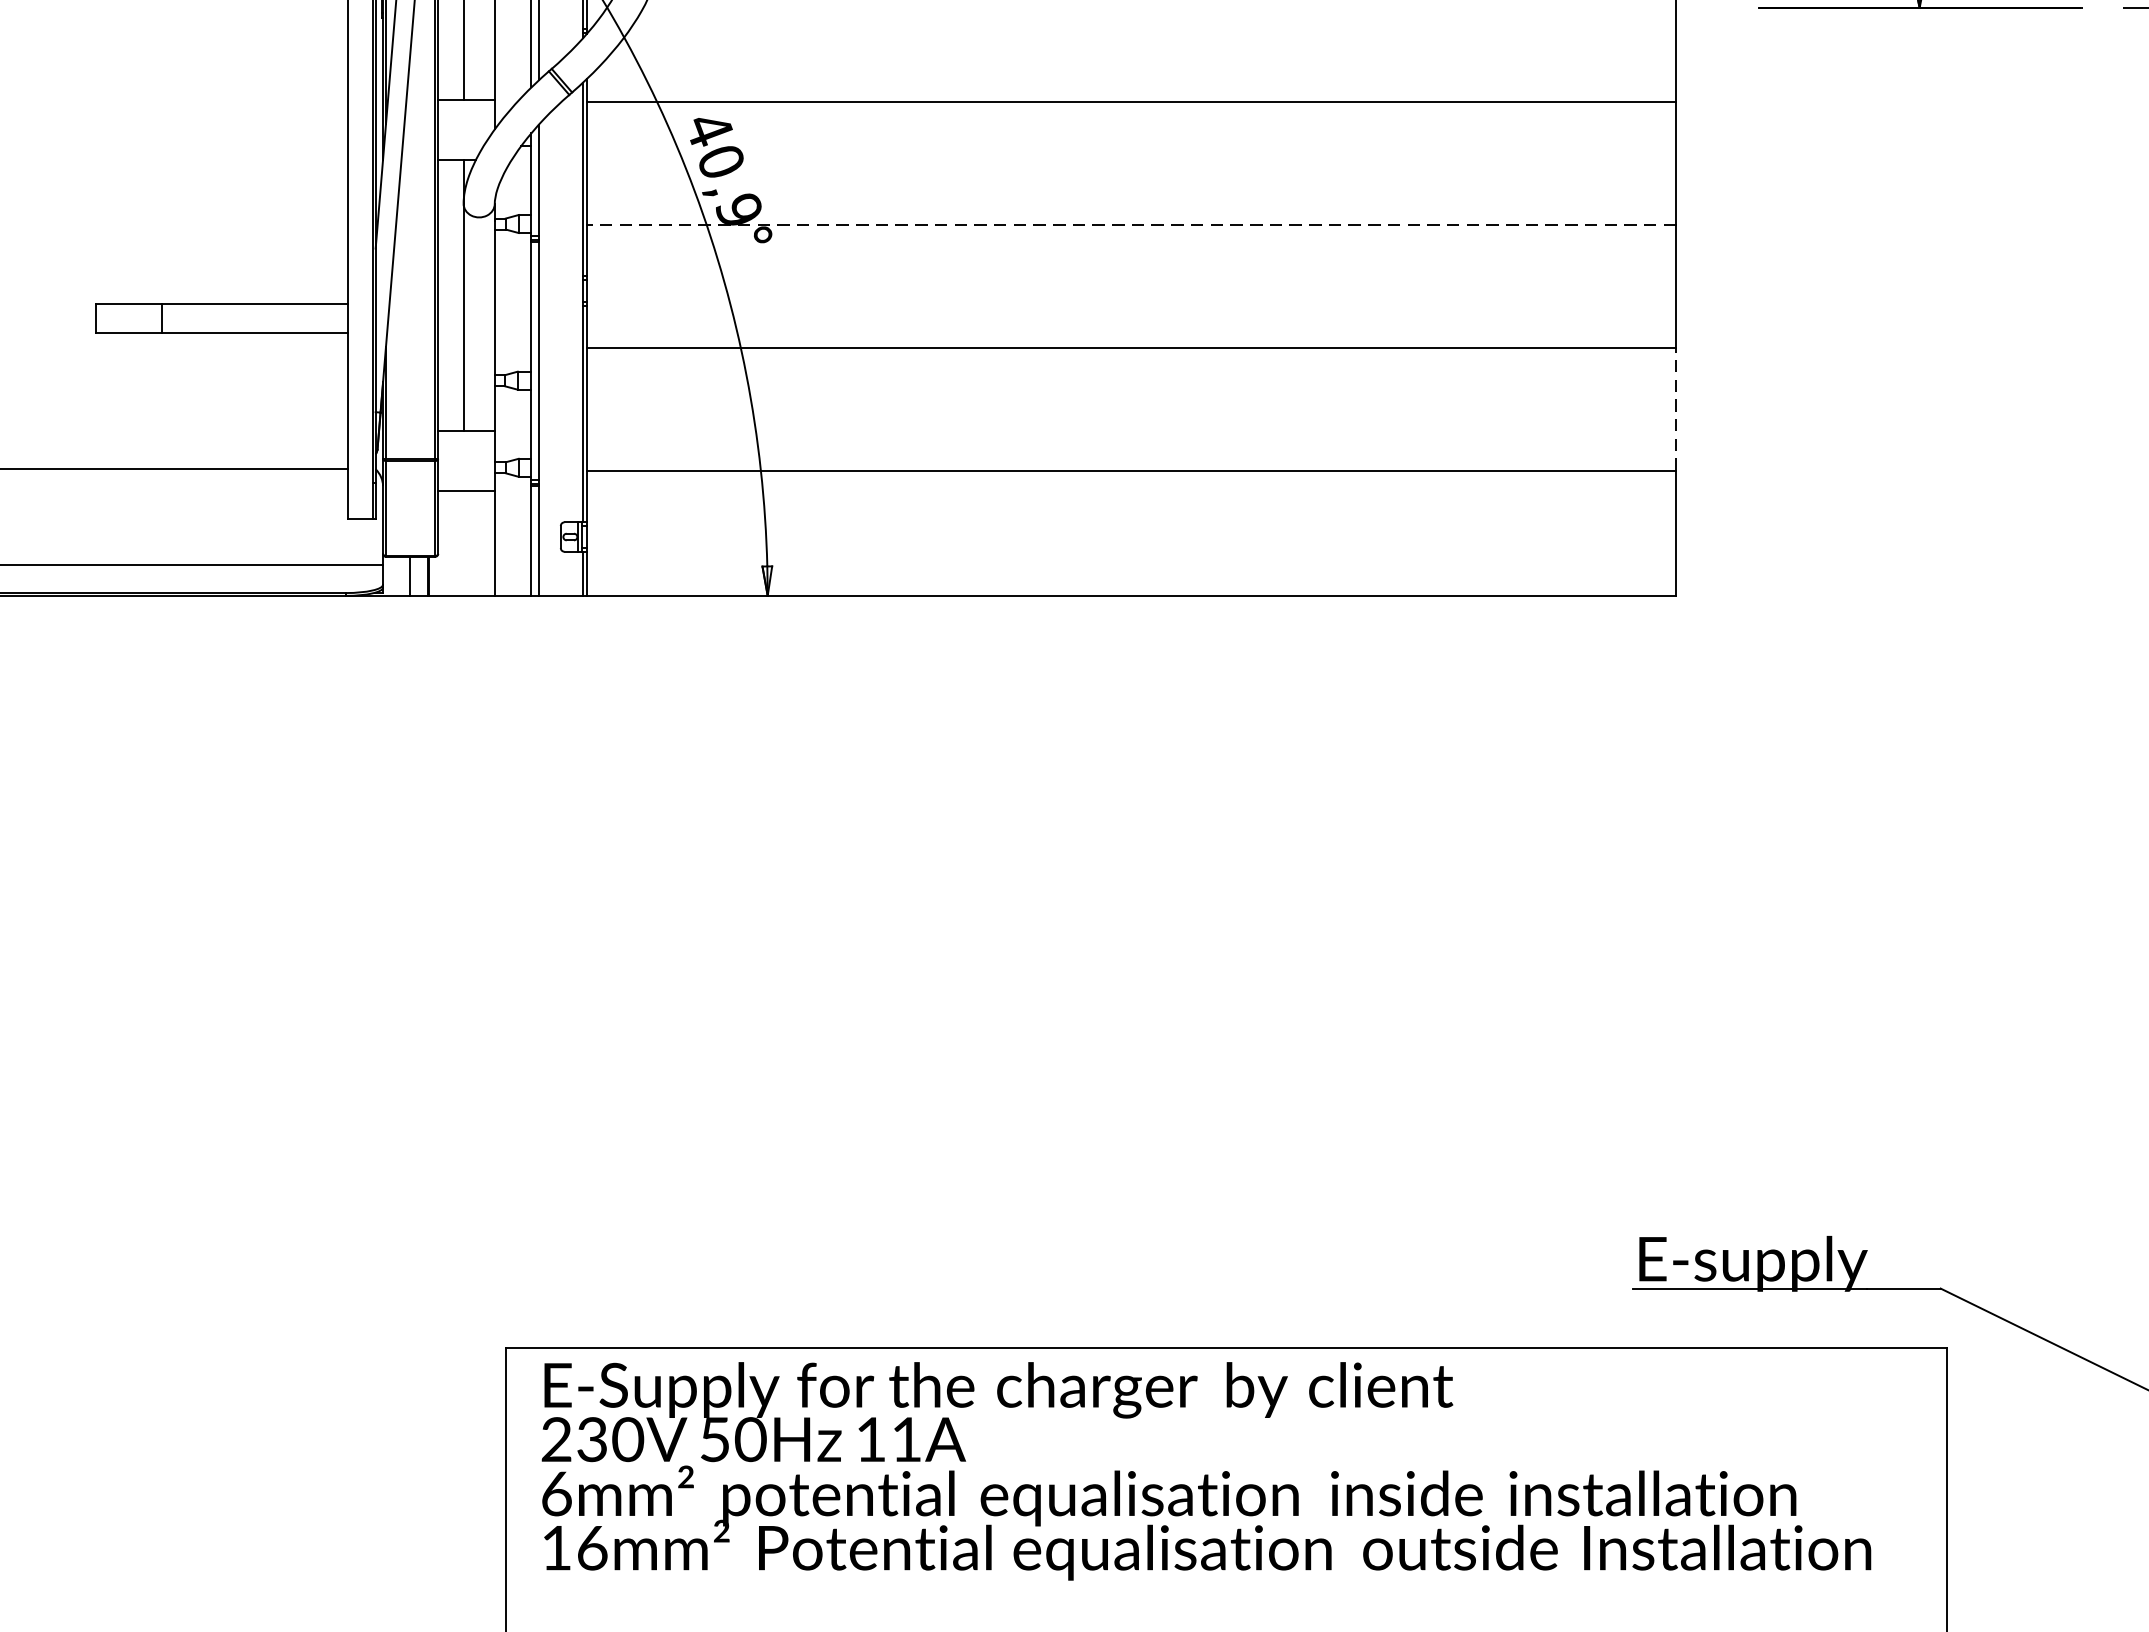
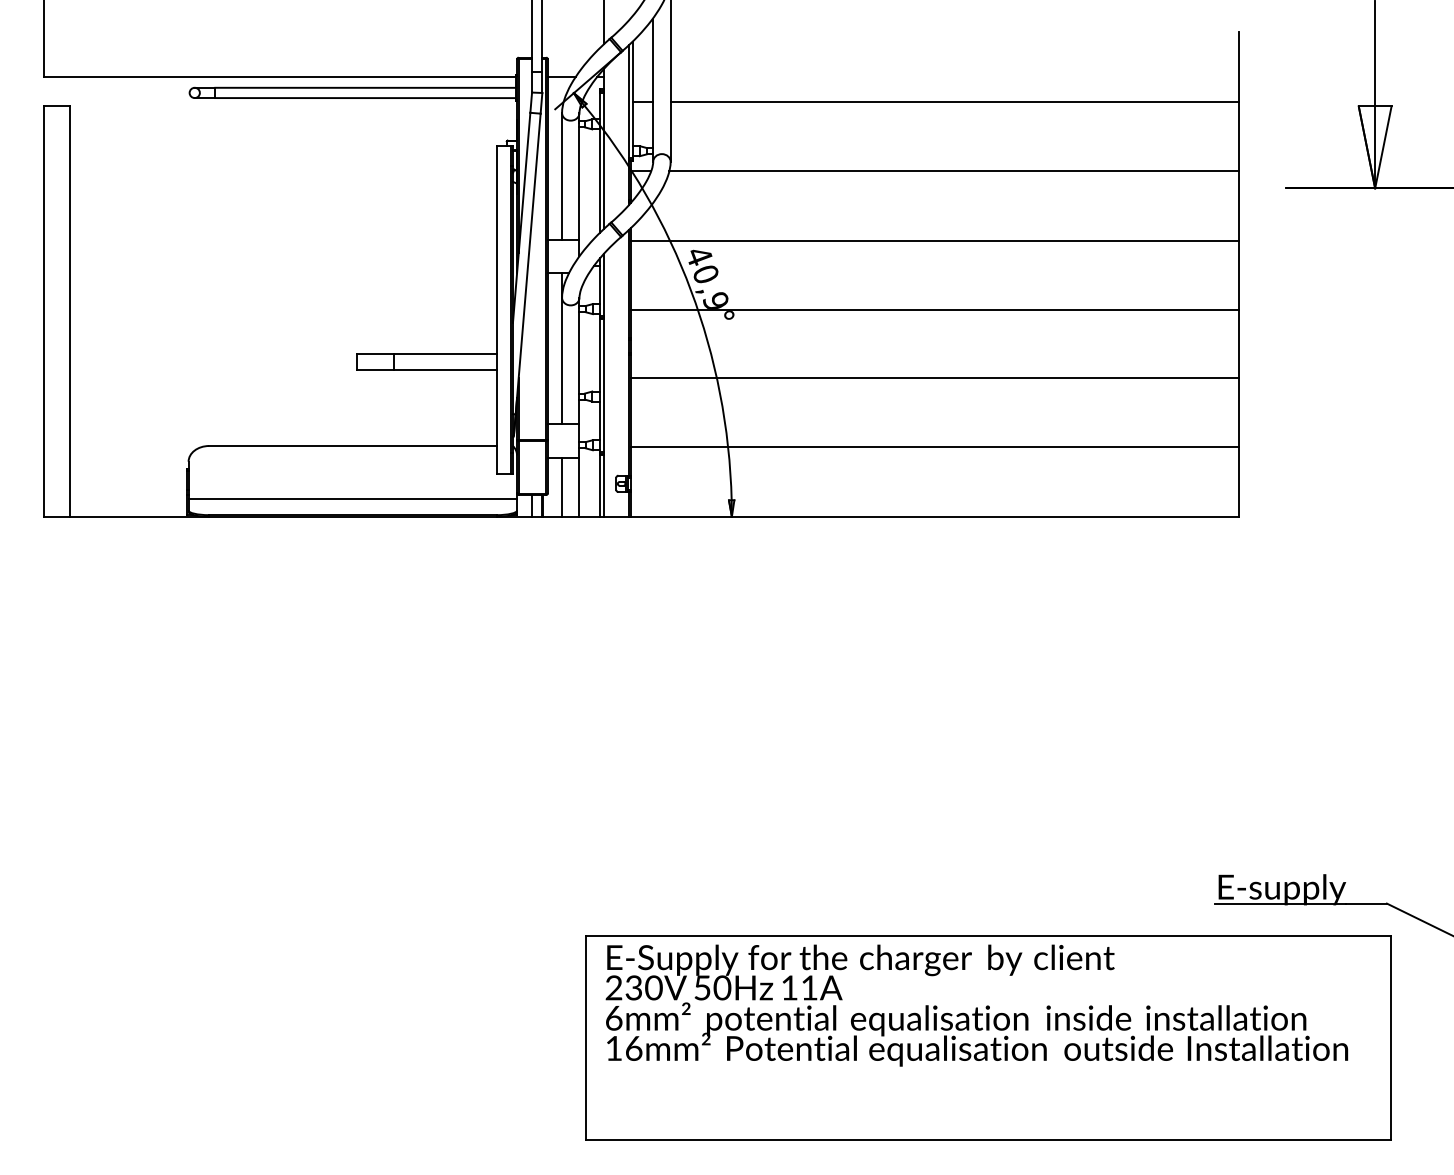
line: (1130, 224) -> (934, 309), dashed -> solid
line: (1676, 409) -> (1239, 412), dashed -> solid
line: (464, 541) -> (562, 486), added

